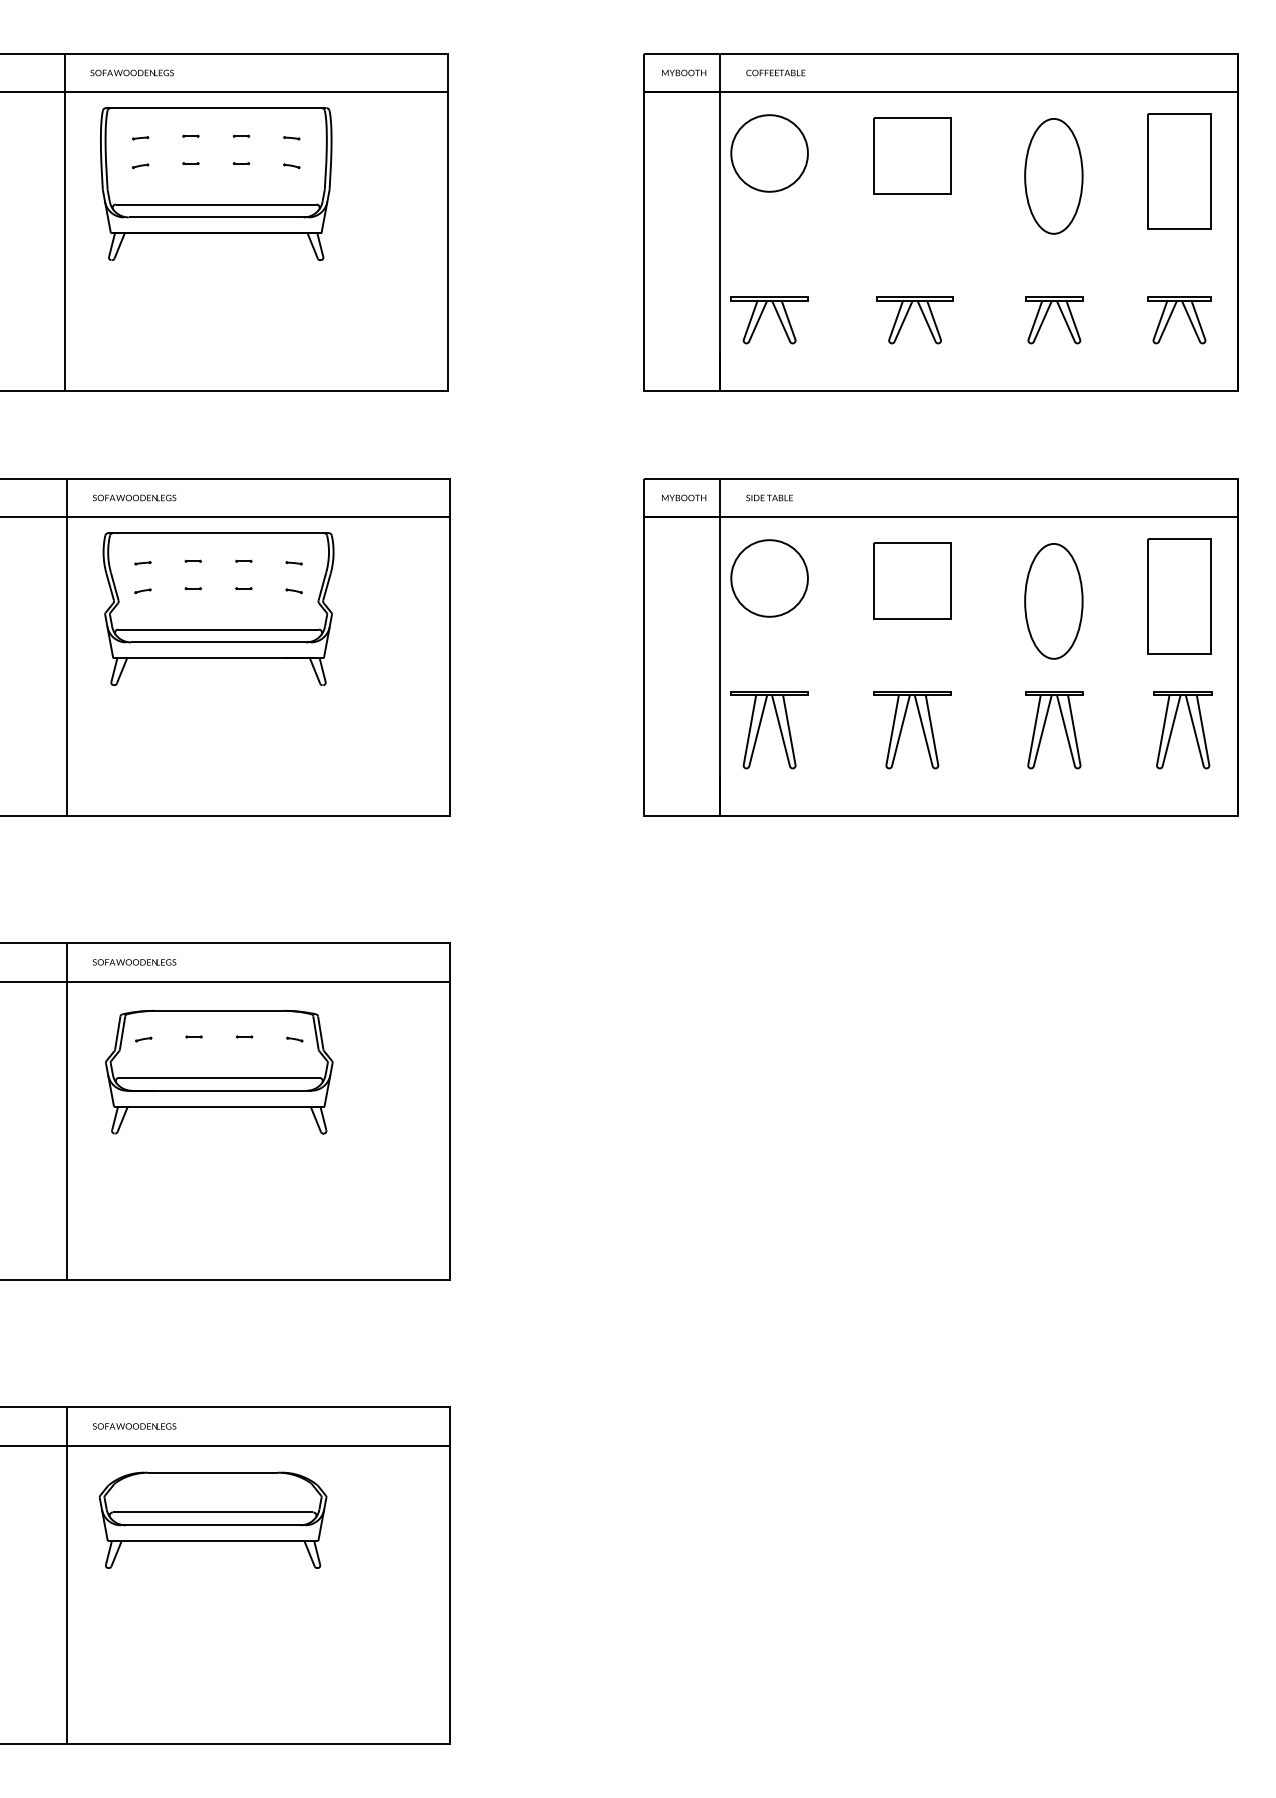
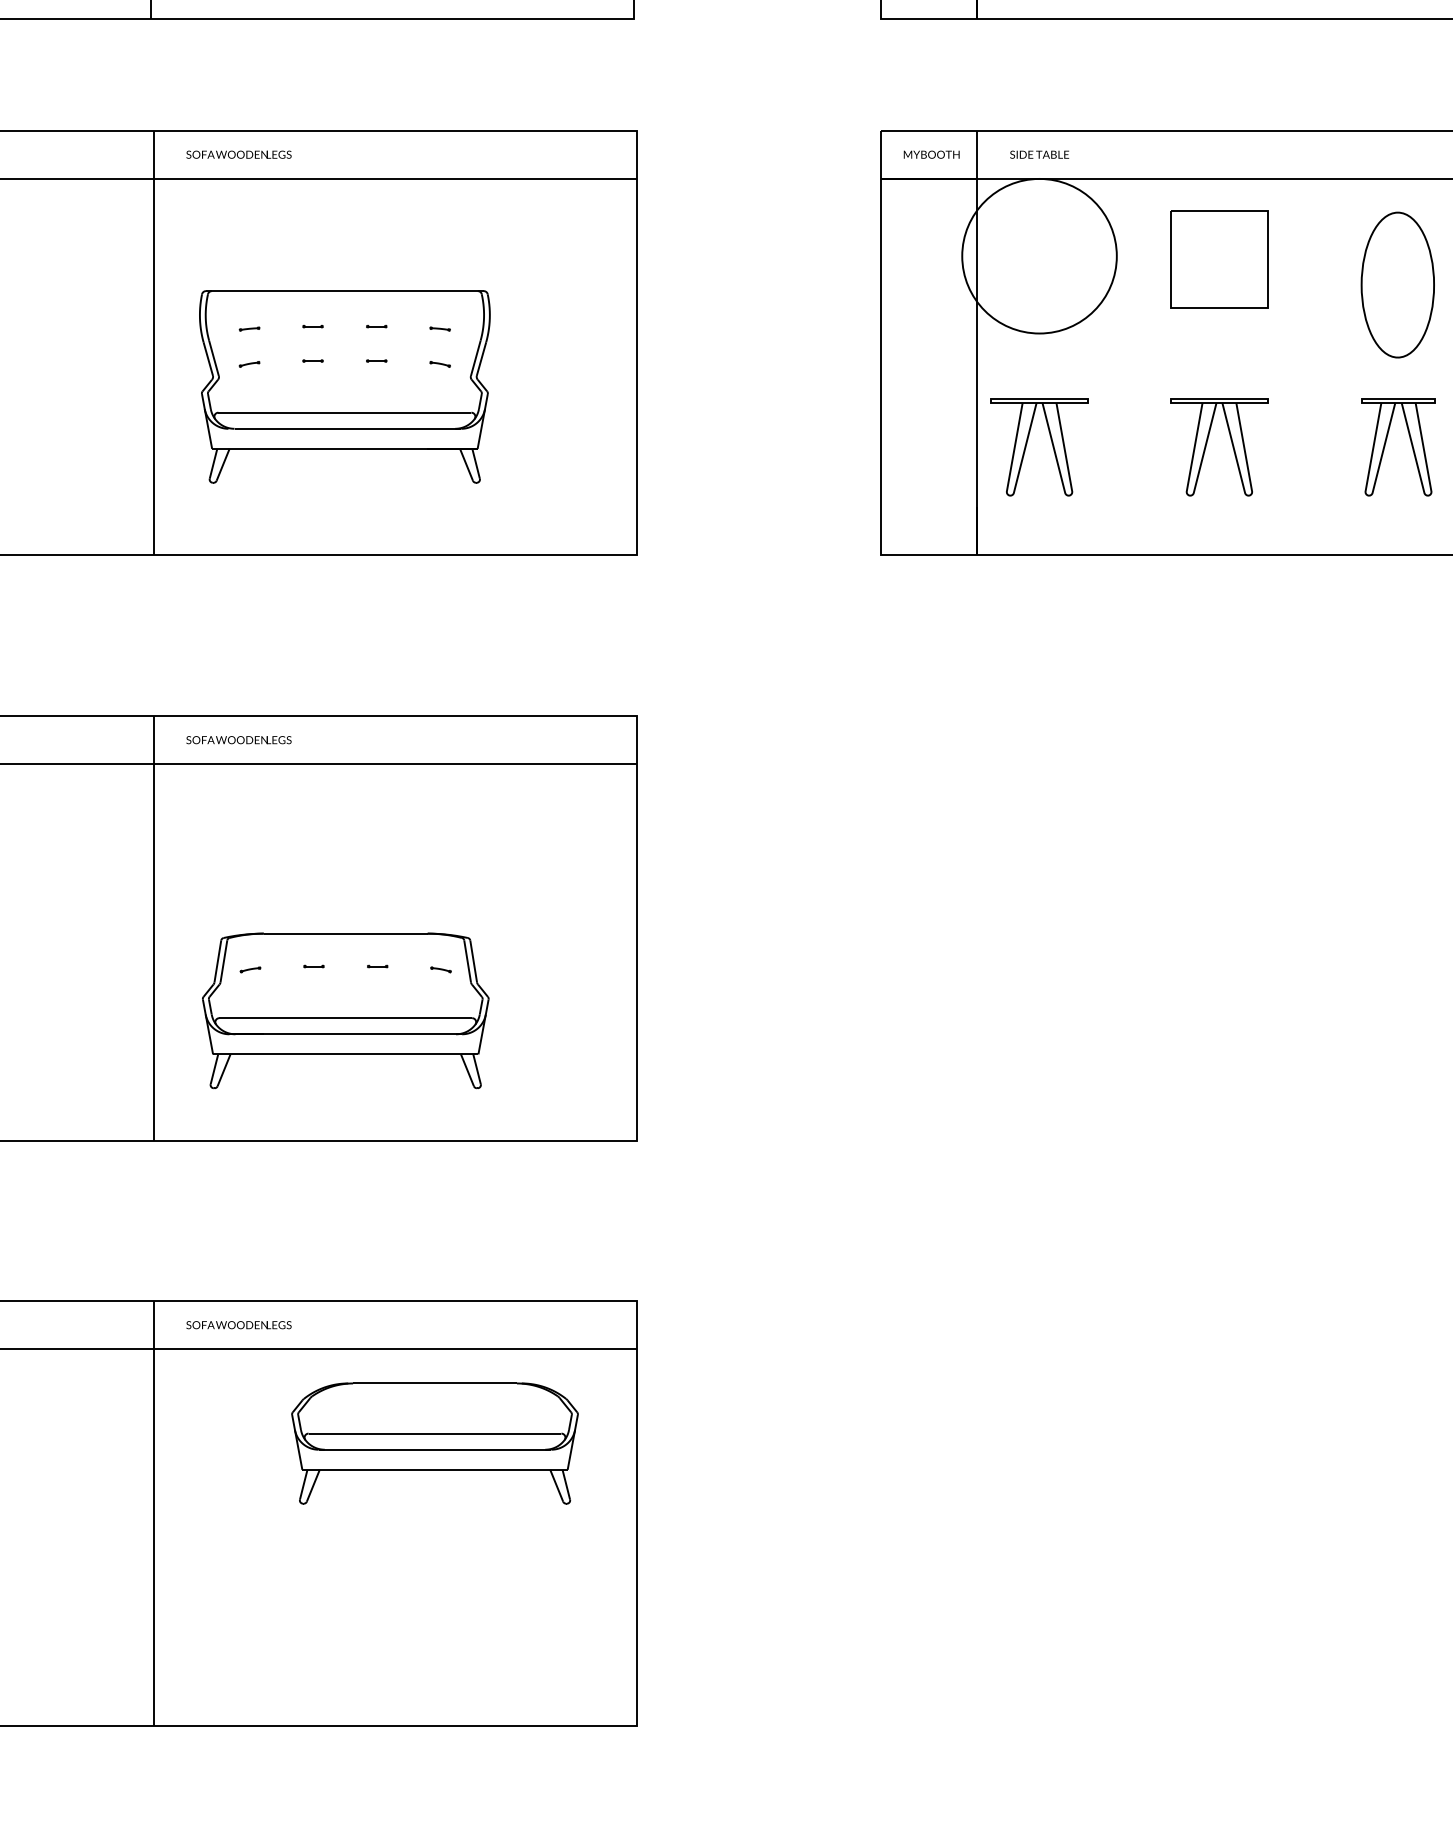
circle: (769, 578) -> (1039, 256), size x1.6
part: (218, 608) -> (344, 386), moved
part: (219, 1071) -> (346, 1010), moved
part: (212, 1519) -> (434, 1442), moved

